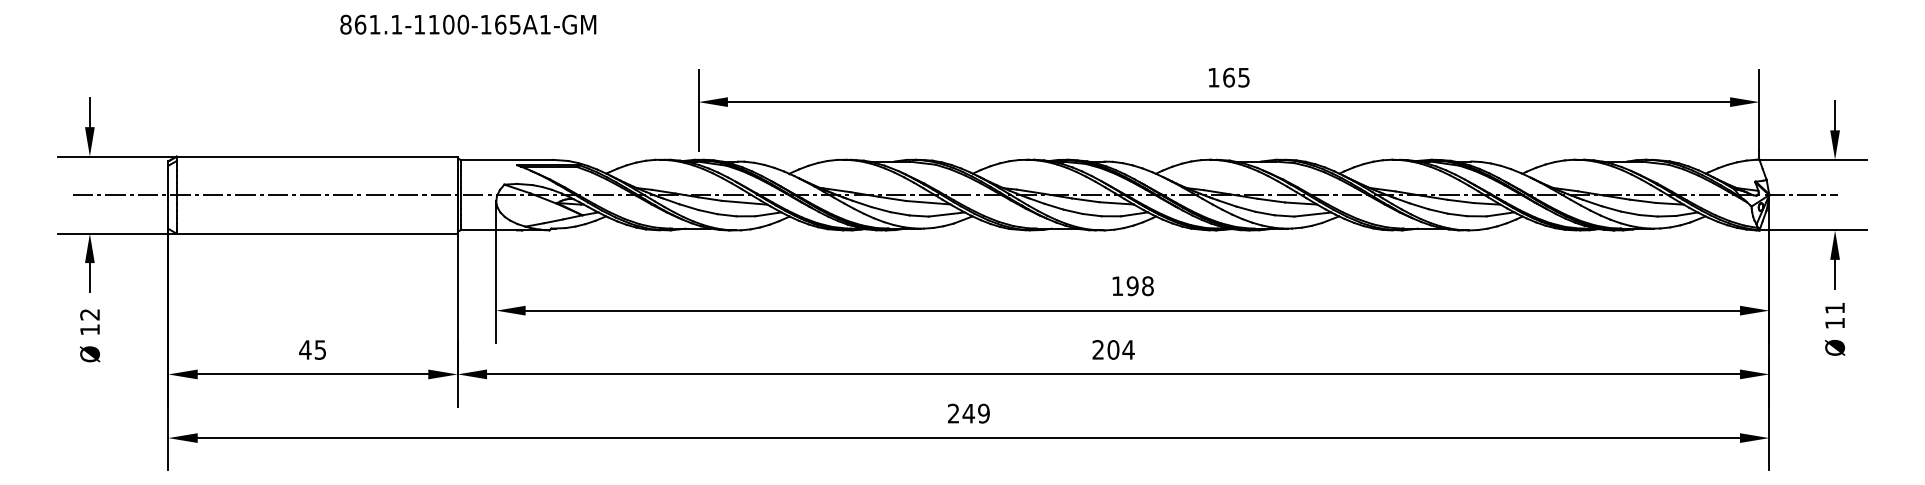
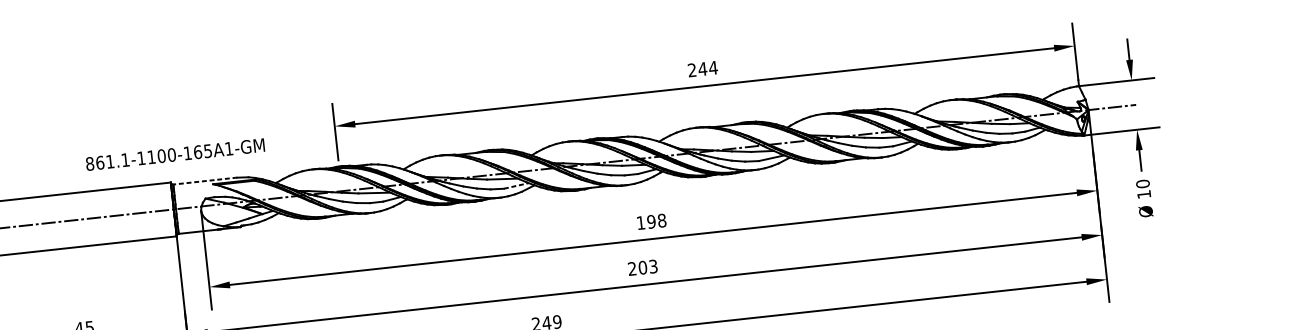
text: (468, 24) -> (175, 154), moved
text: (1229, 77) -> (703, 68), 165 -> 244
line: (506, 159) -> (205, 180), solid -> dashed
line: (947, 214) -> (516, 185), solid -> dashed
text: (1834, 308) -> (1142, 184), 11 -> 10
text: (1128, 349) -> (653, 266), 204 -> 203

